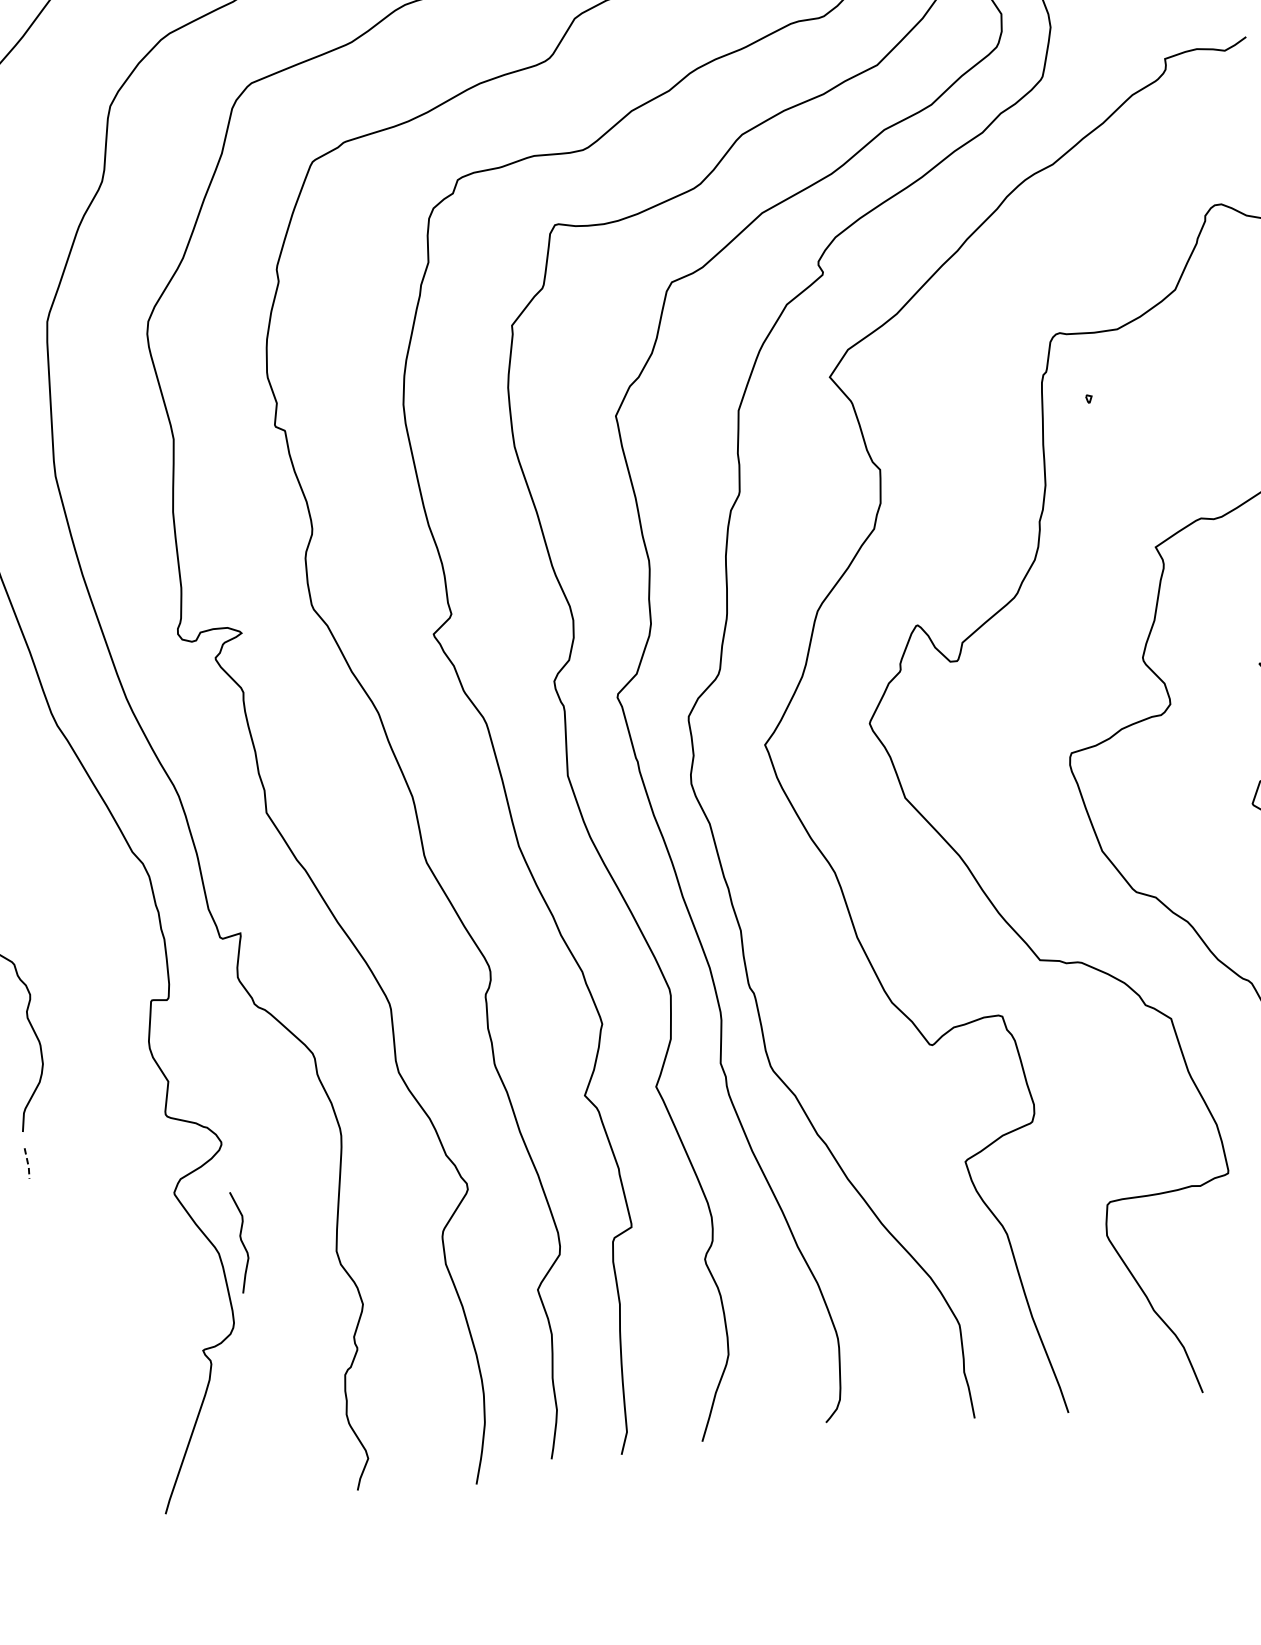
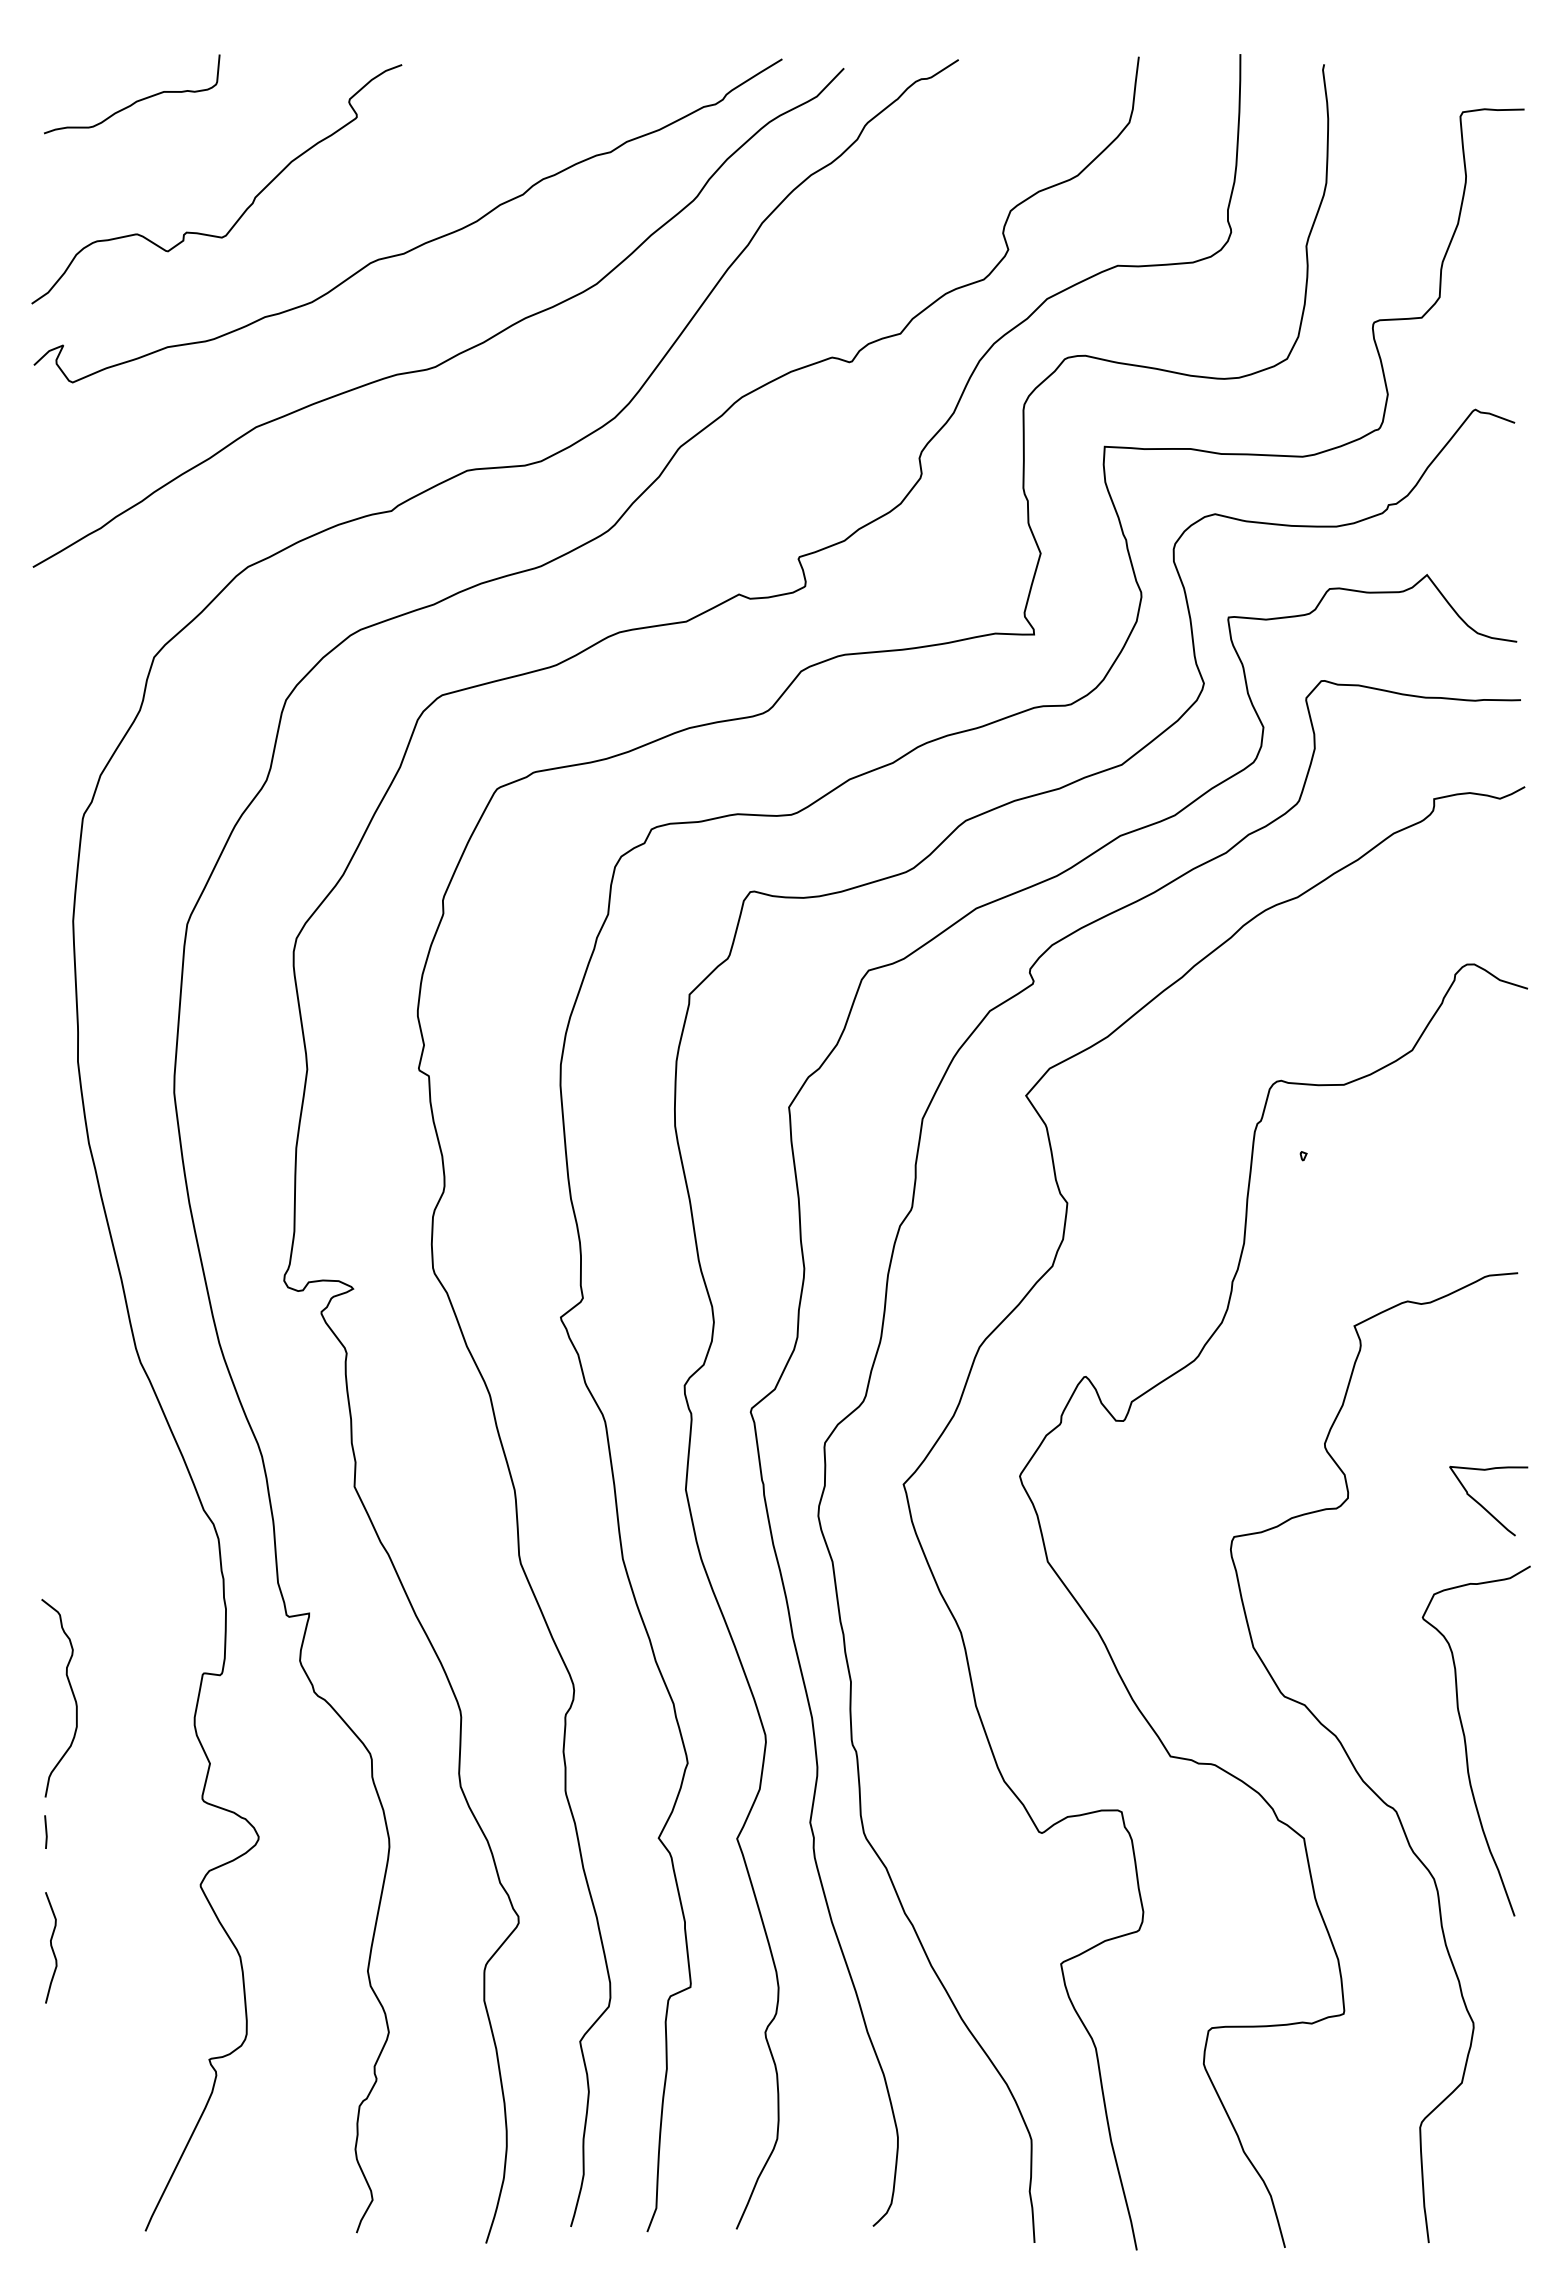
line: (28, 1163) -> (46, 1832), dashed -> solid
curve: (241, 1241) -> (51, 1947), moved

